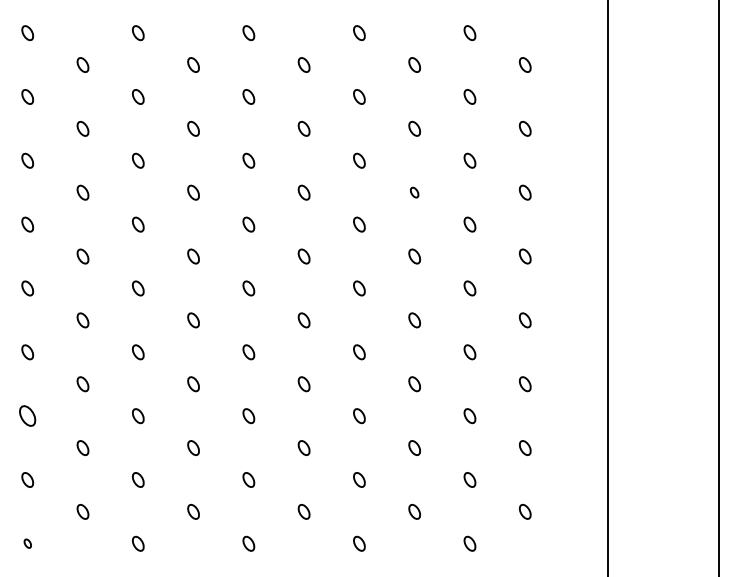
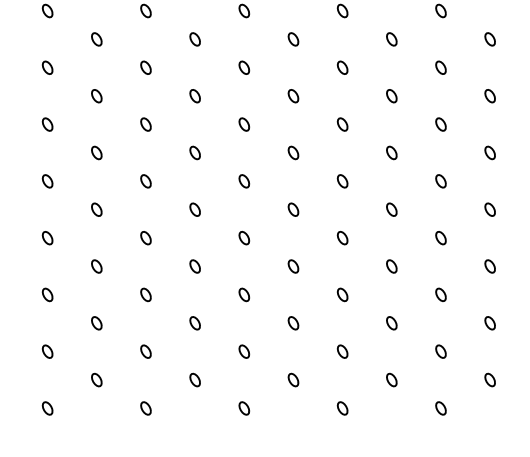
part: (414, 192) -> (391, 95), size x1.43
part: (27, 416) -> (47, 295), size x0.71
part: (27, 543) -> (47, 408), size x1.67

